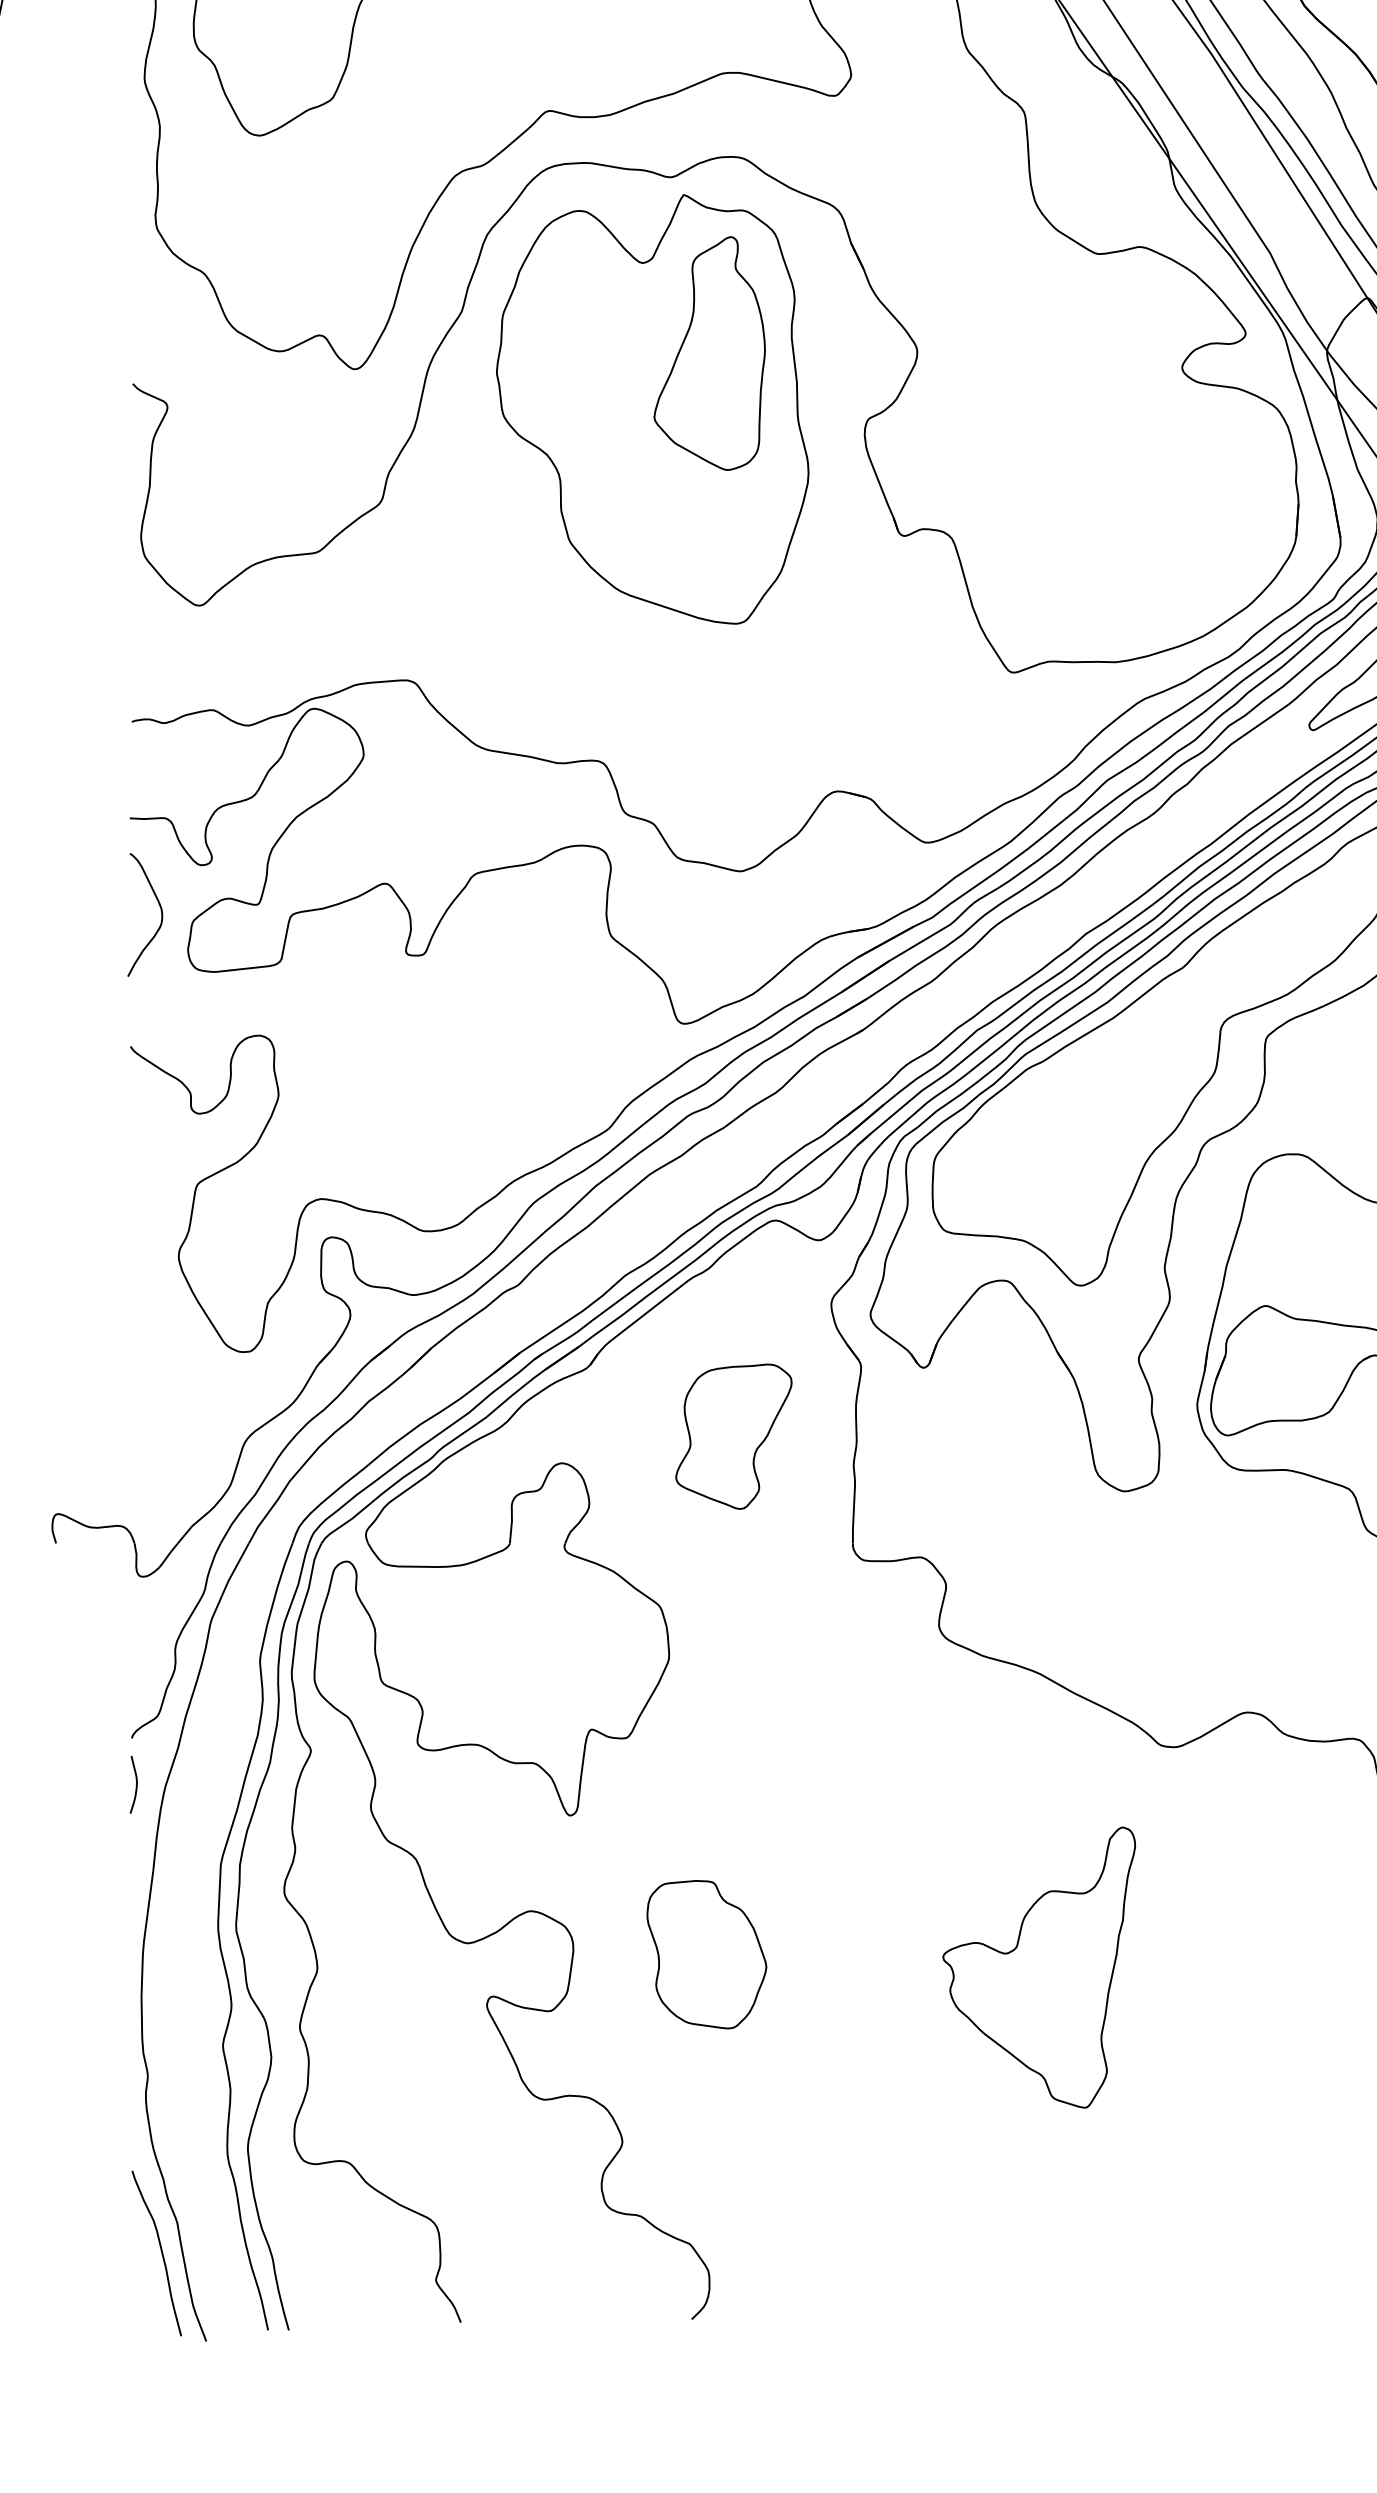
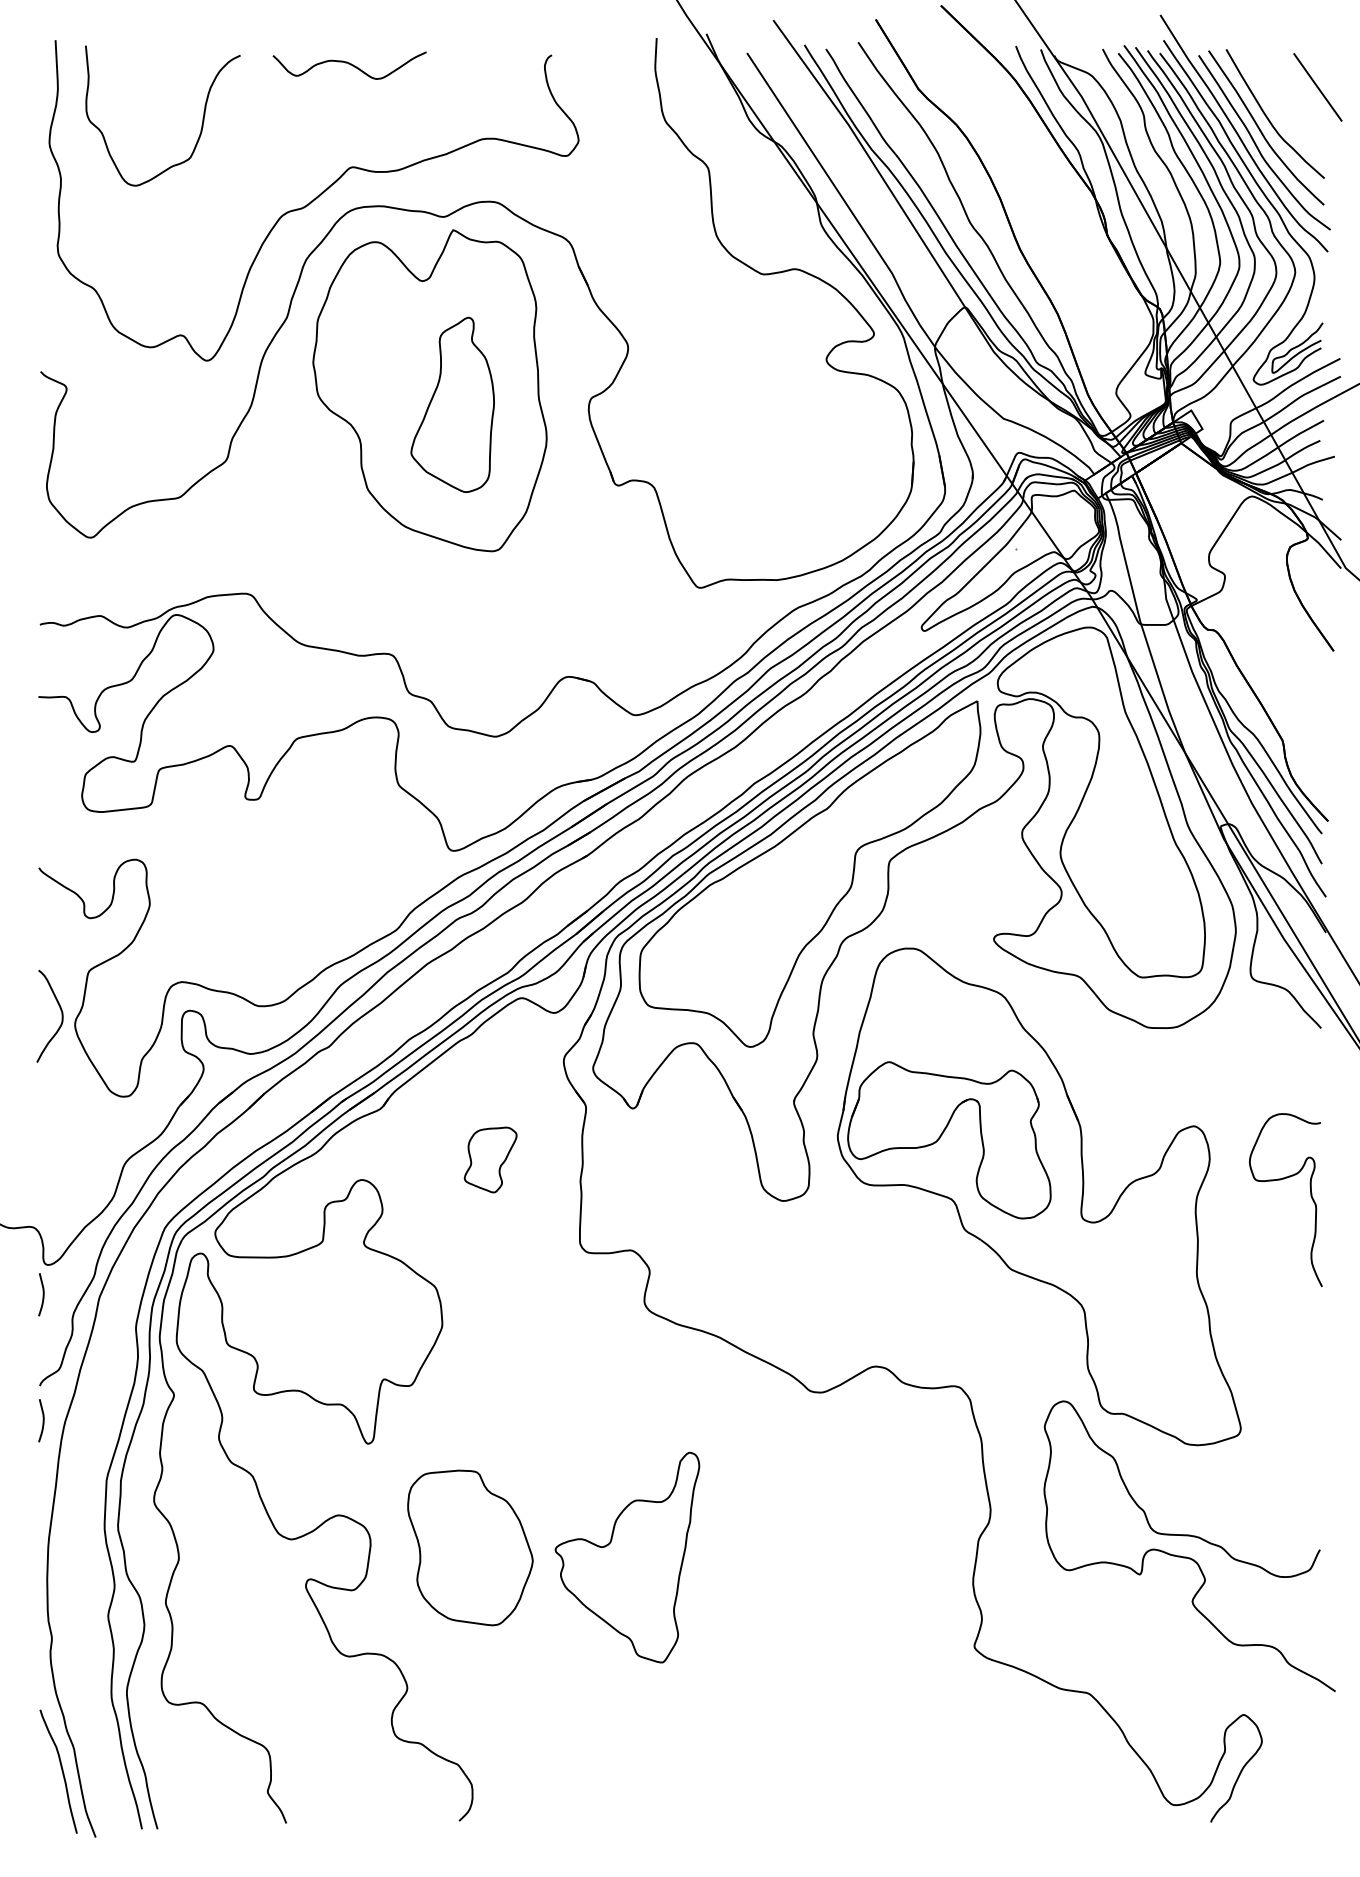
part: (709, 352) -> (452, 404), moved
curve: (160, 913) -> (61, 1015), moved
part: (733, 1435) -> (490, 1159), size x0.6
curve: (135, 1616) -> (42, 1294), added
part: (706, 1954) -> (470, 1547), size x1.4
part: (1039, 1967) -> (627, 1557), moved

